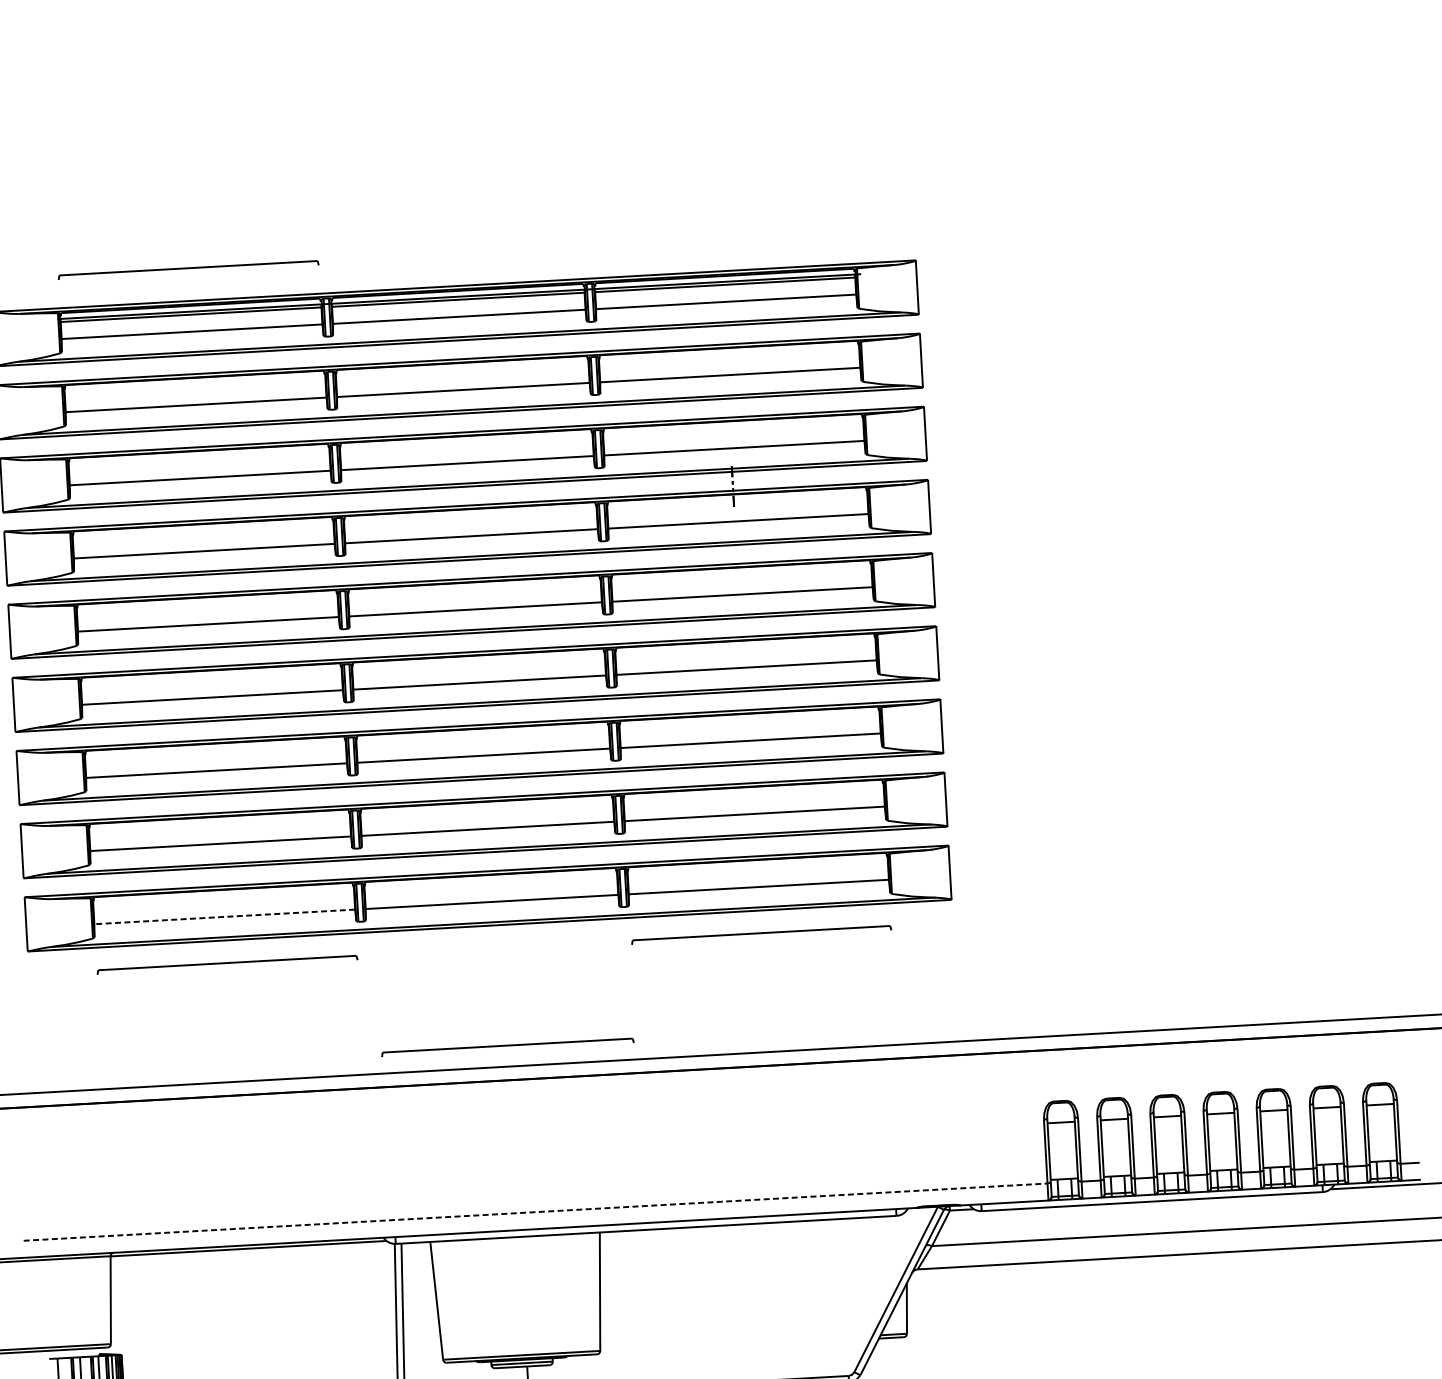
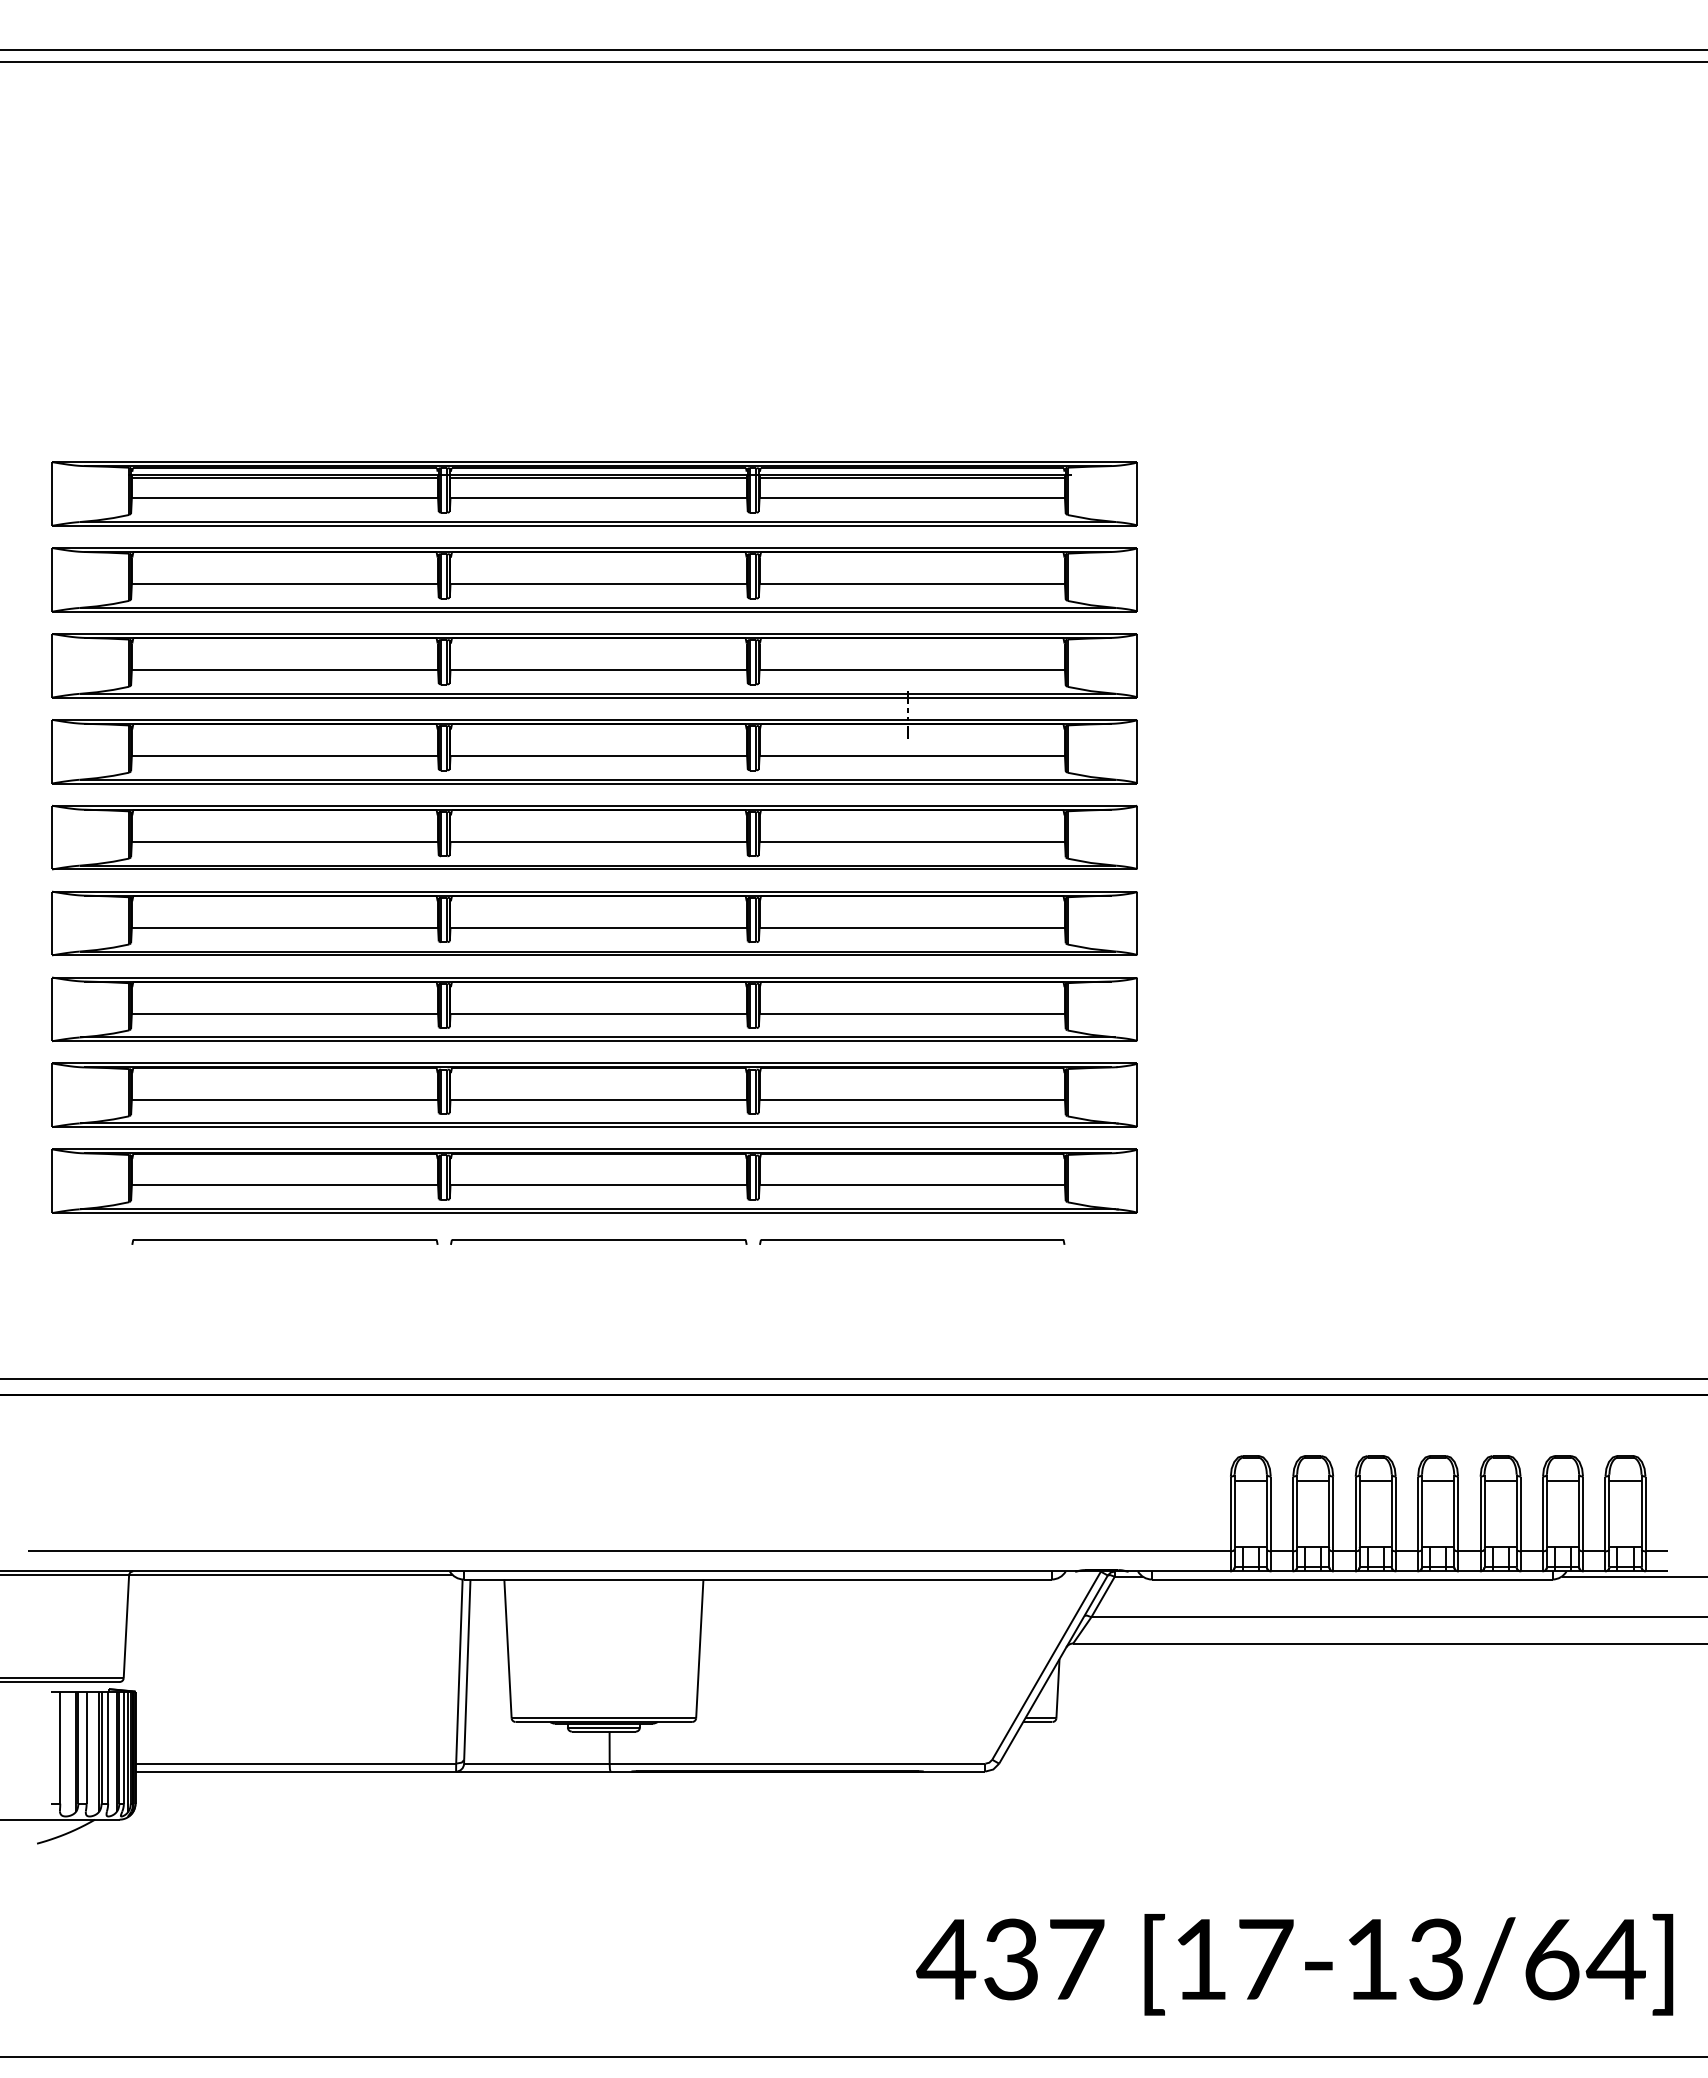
part: (188, 269) -> (284, 425), removed
line: (224, 916) -> (284, 1185), dashed -> solid
part: (507, 1047) -> (598, 1241), moved
line: (536, 1212) -> (630, 1551), dashed -> solid

